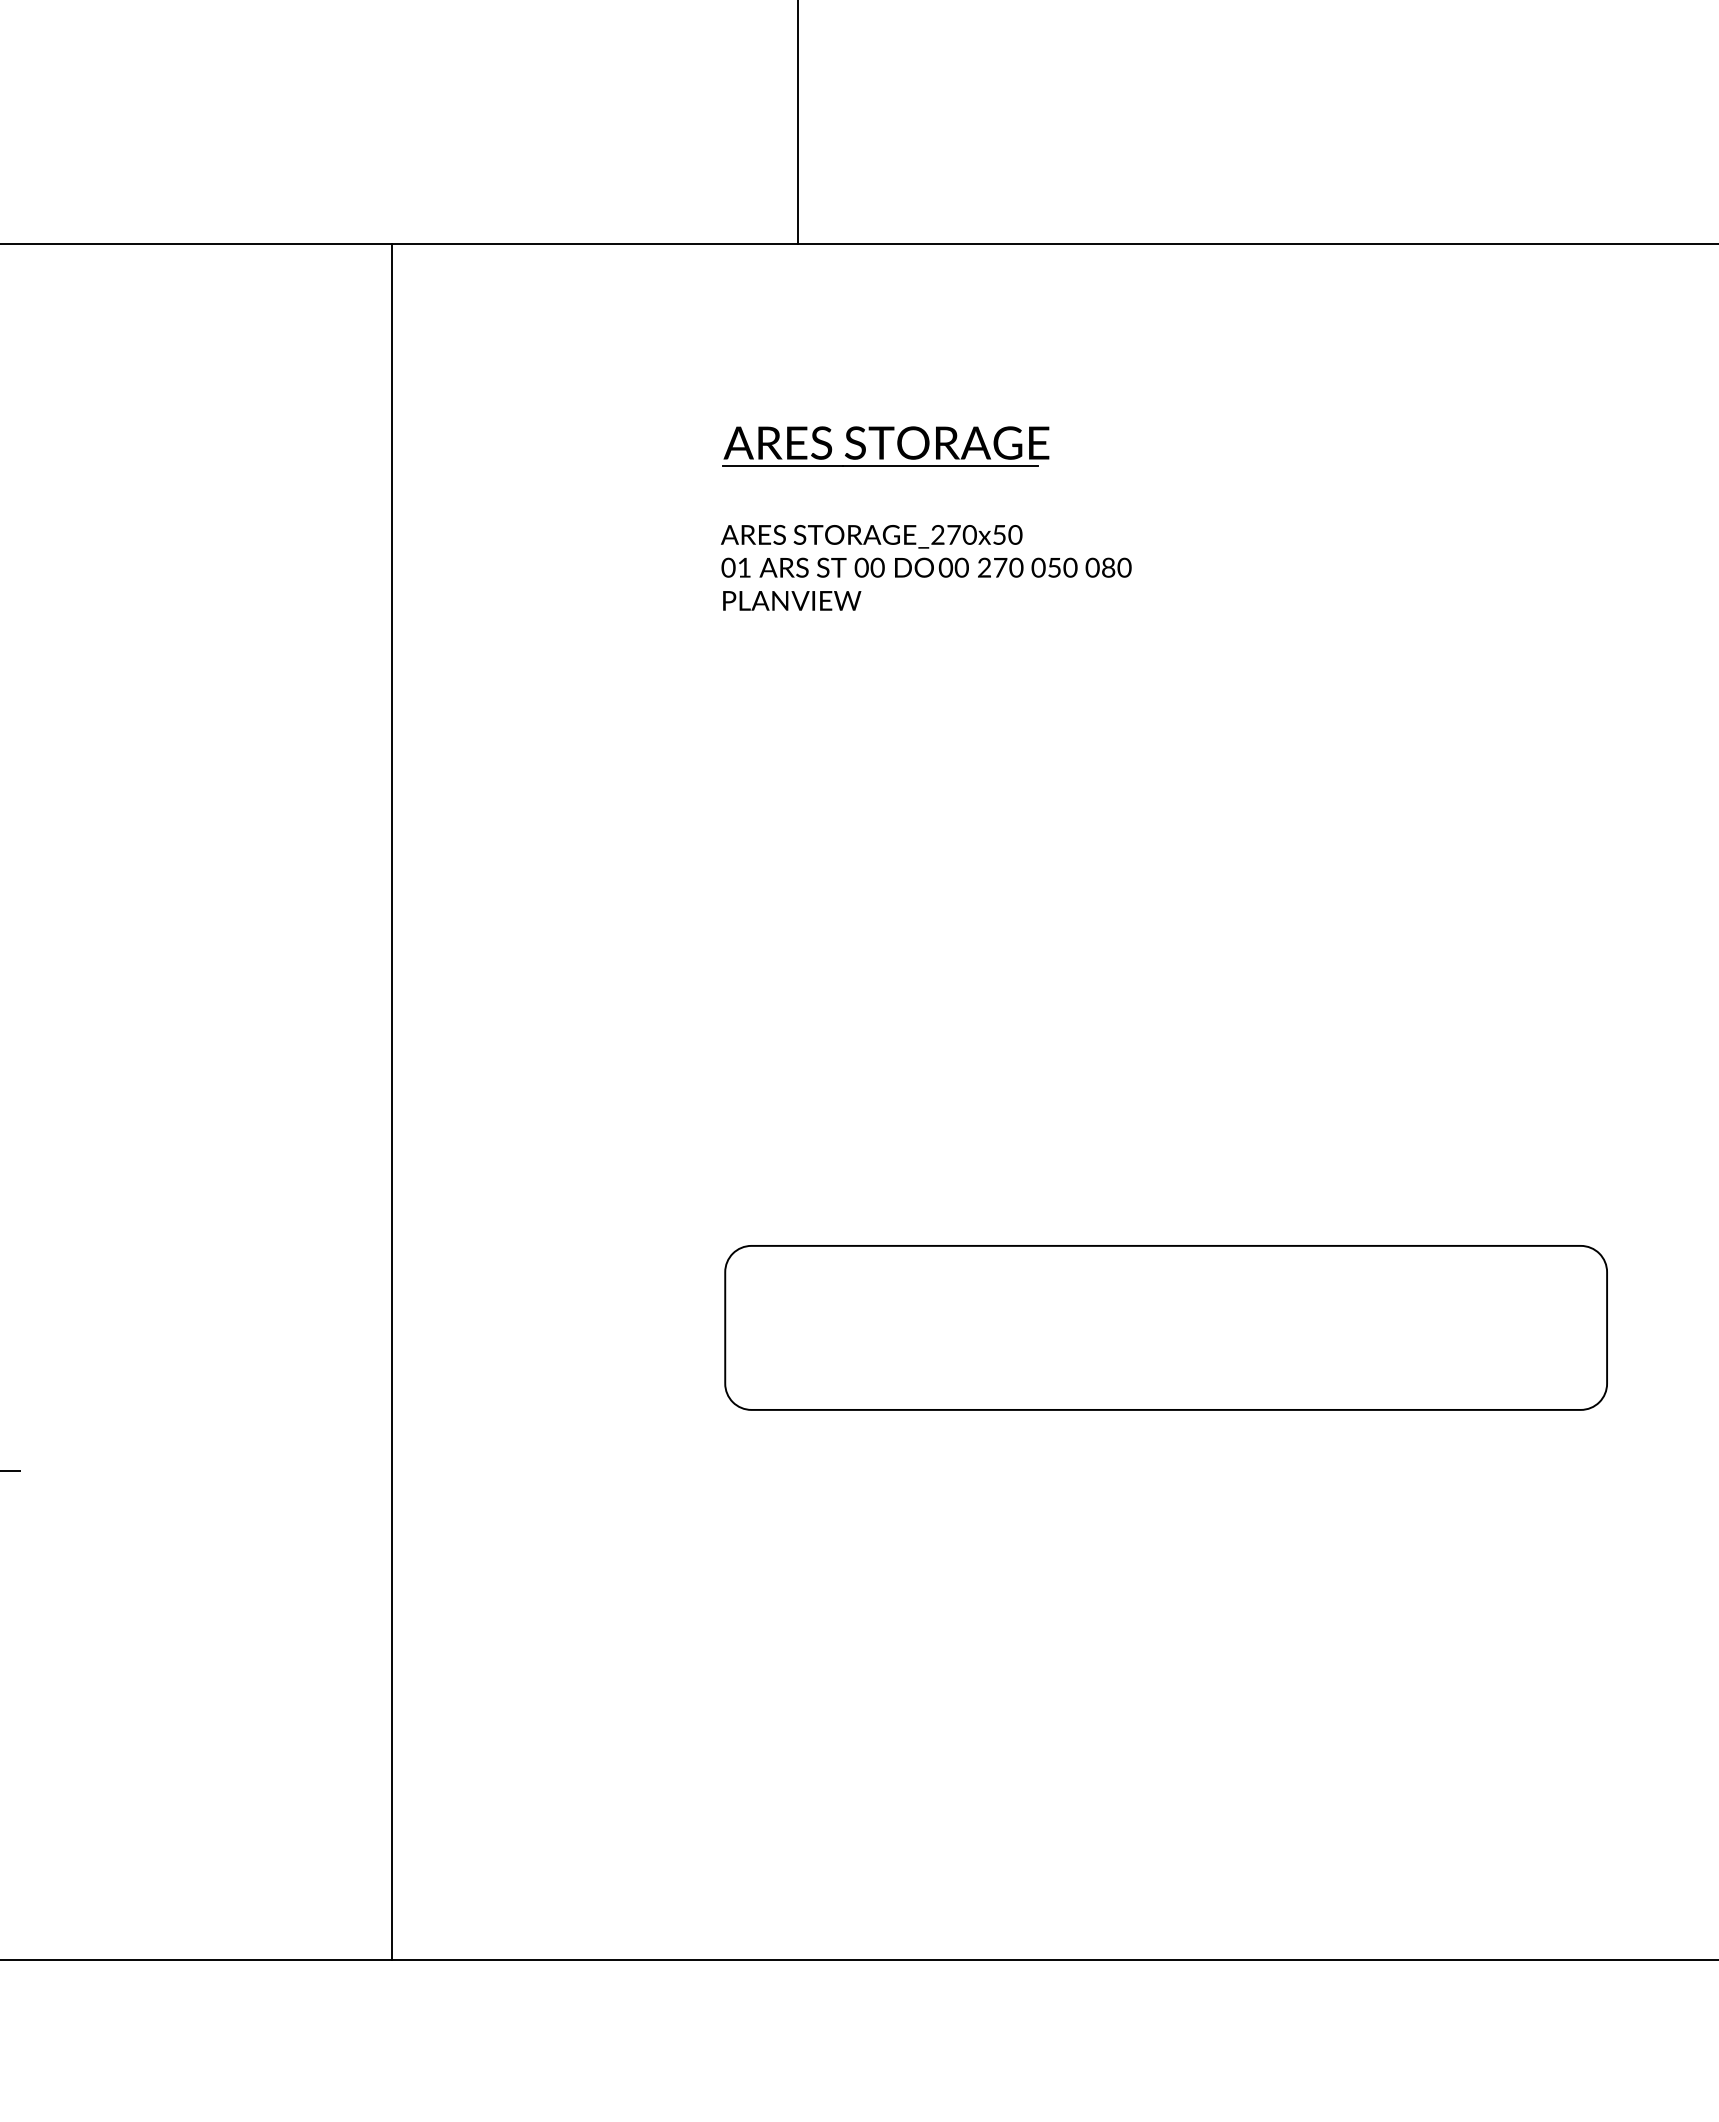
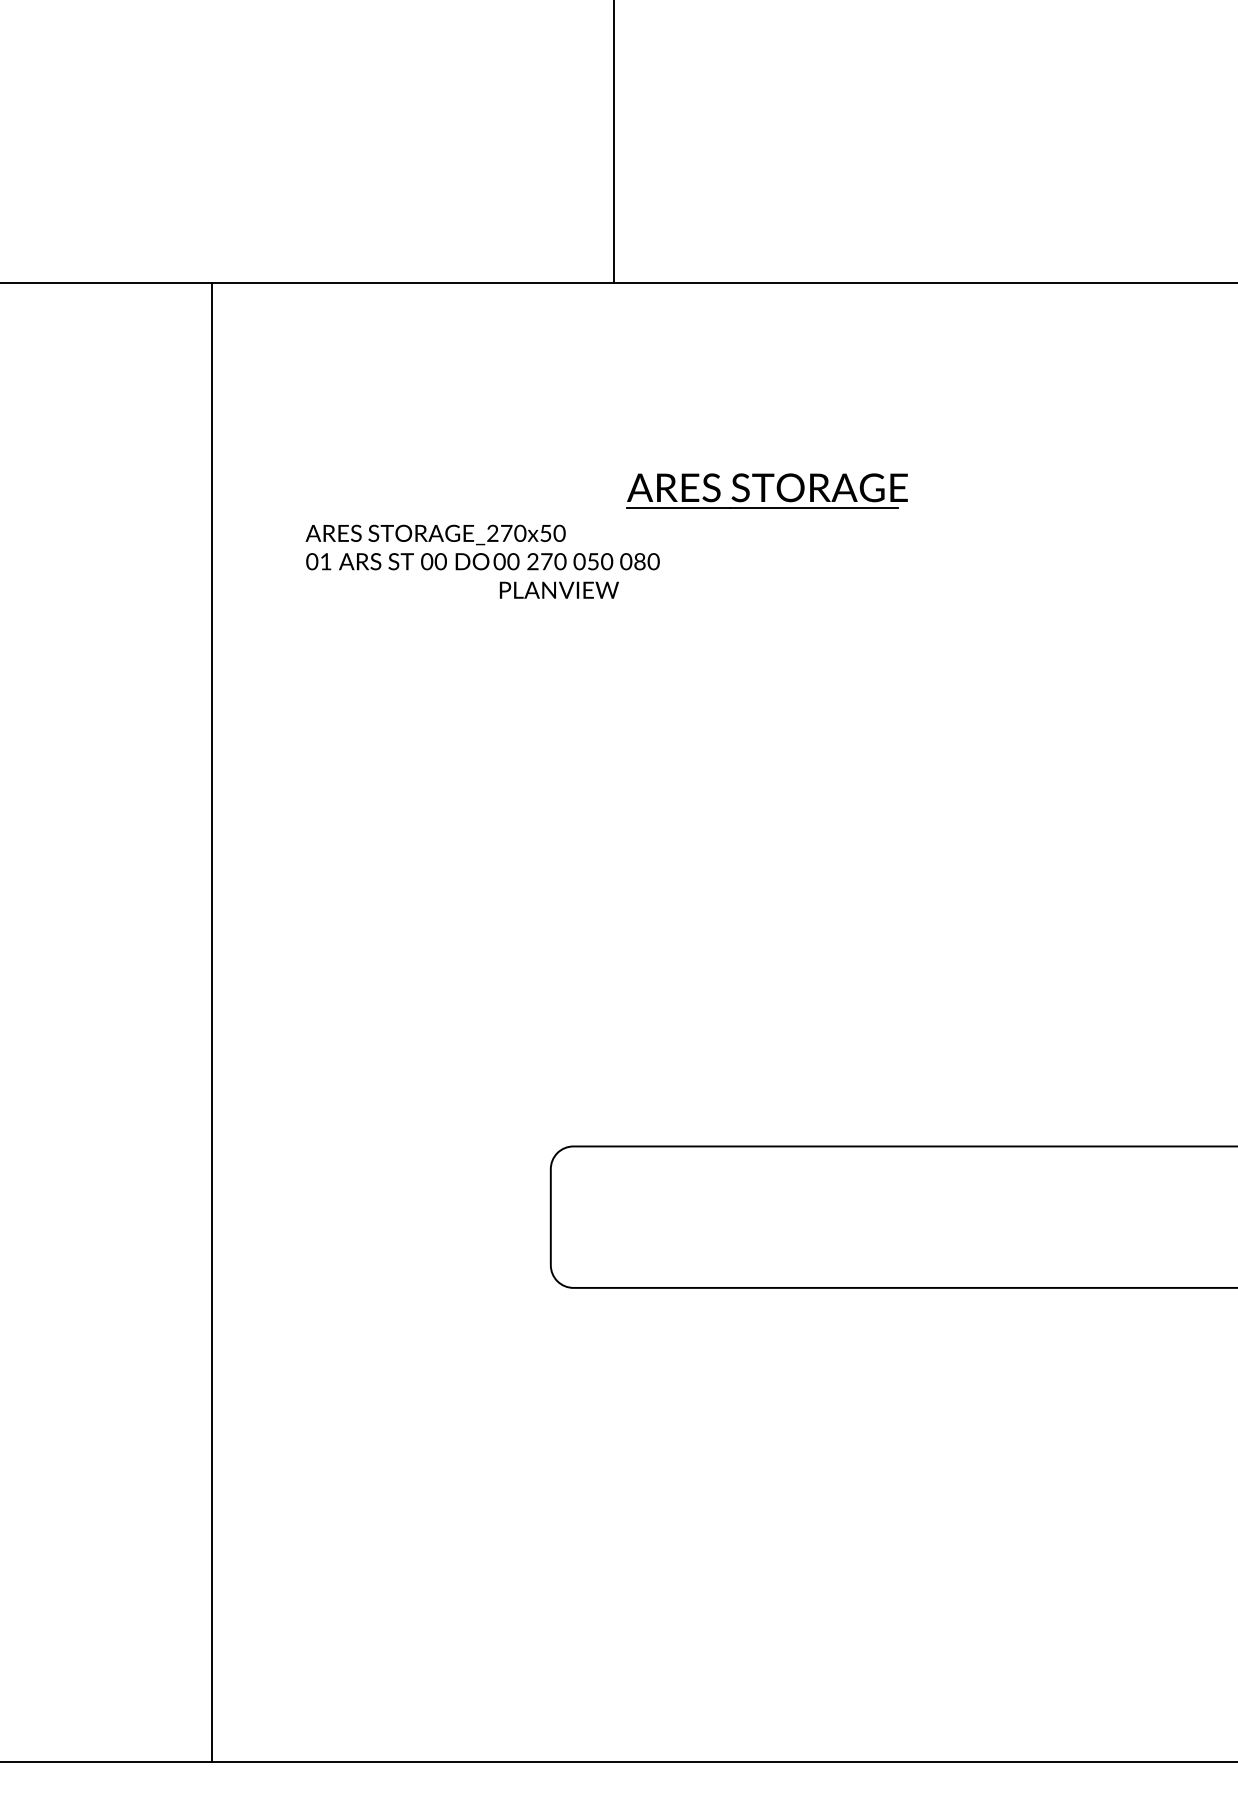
part: (885, 446) -> (766, 490), moved
text: (926, 551) -> (482, 547), moved
text: (792, 600) -> (559, 589), moved
line: (391, 1101) -> (211, 1021), moved

